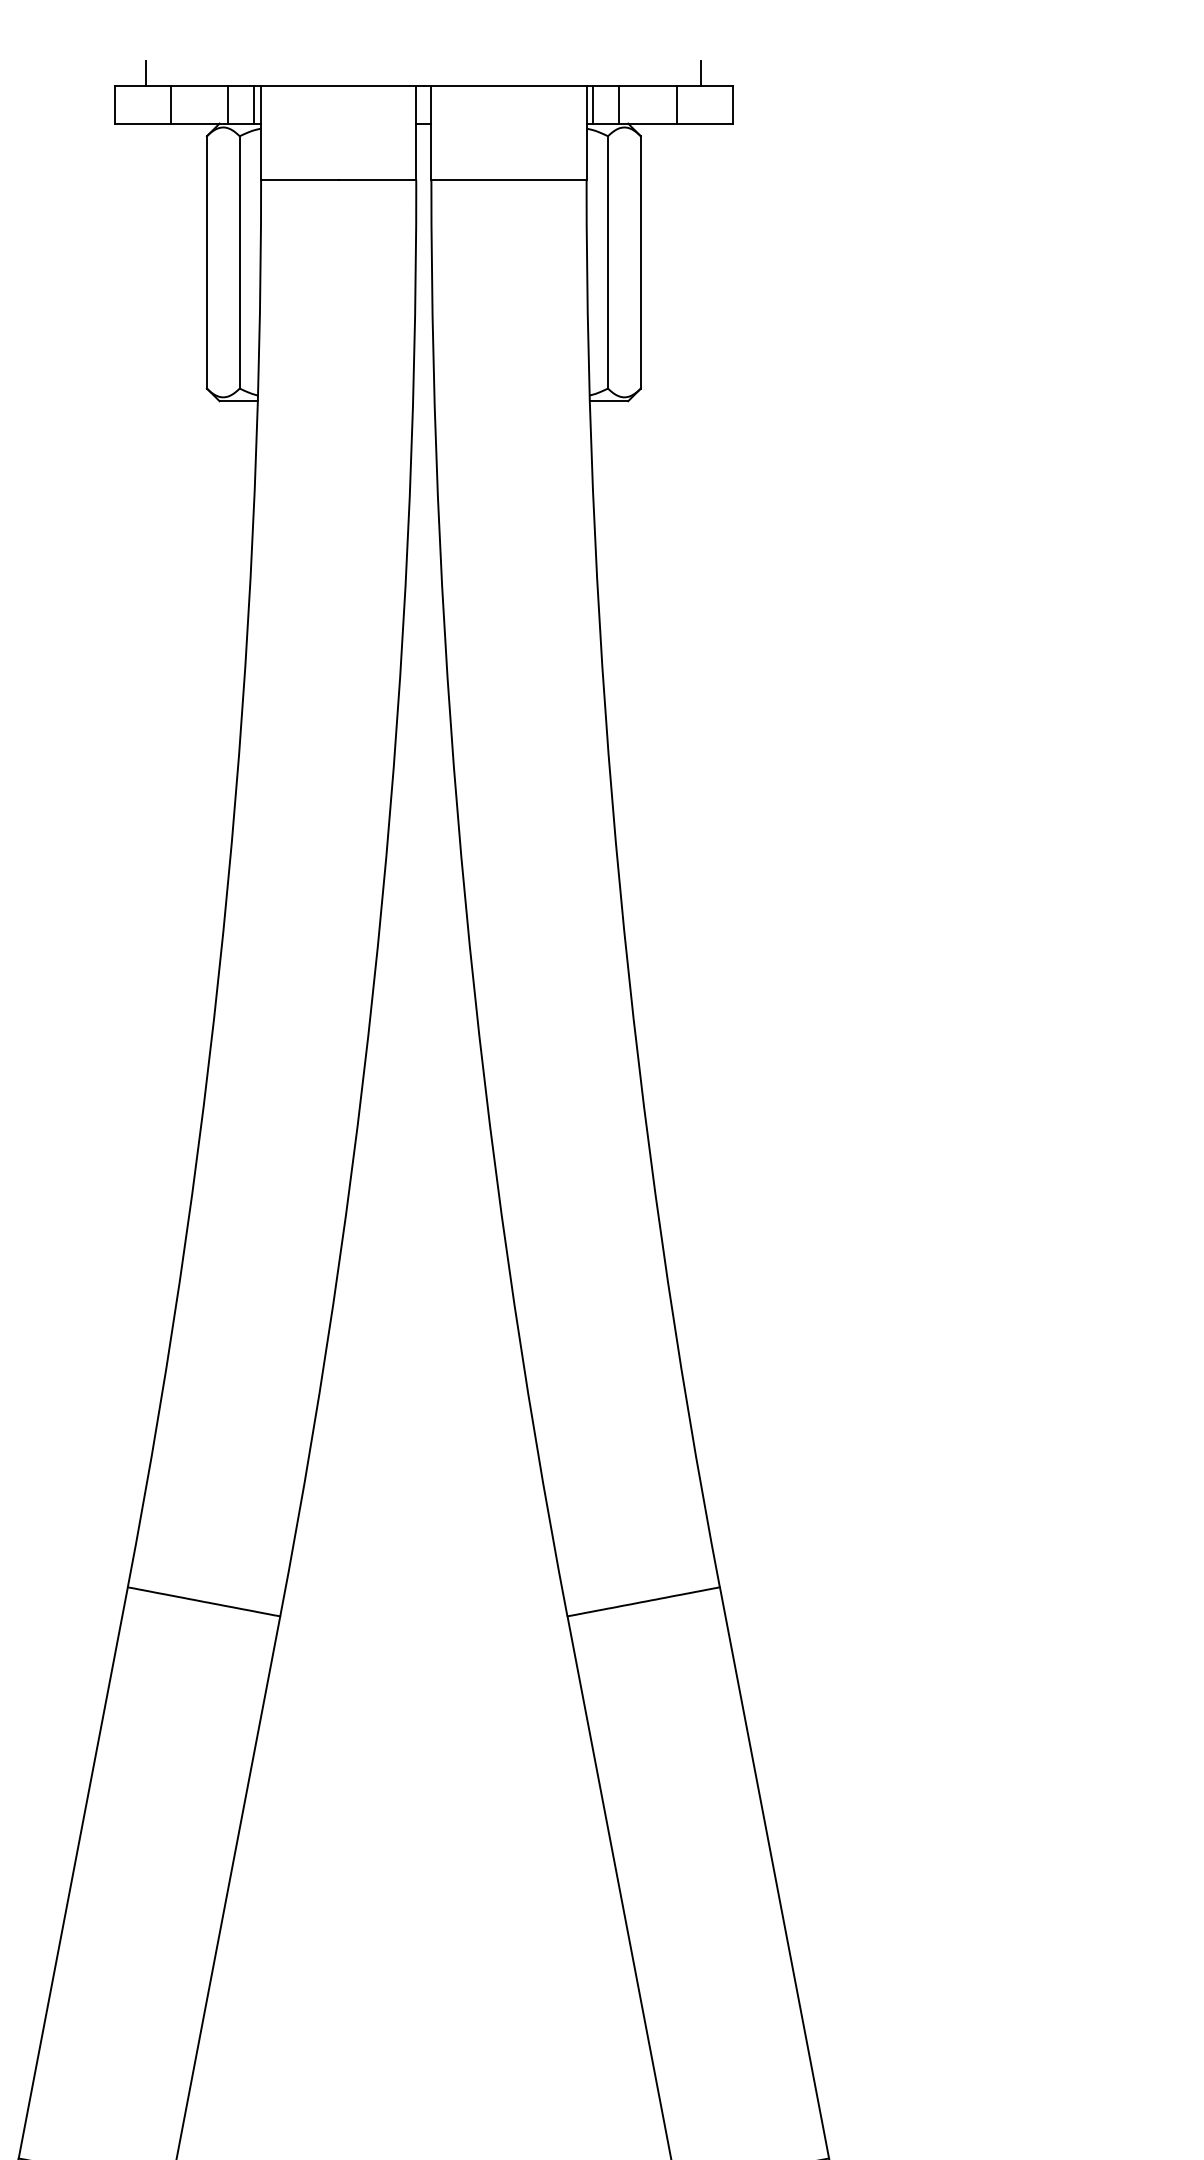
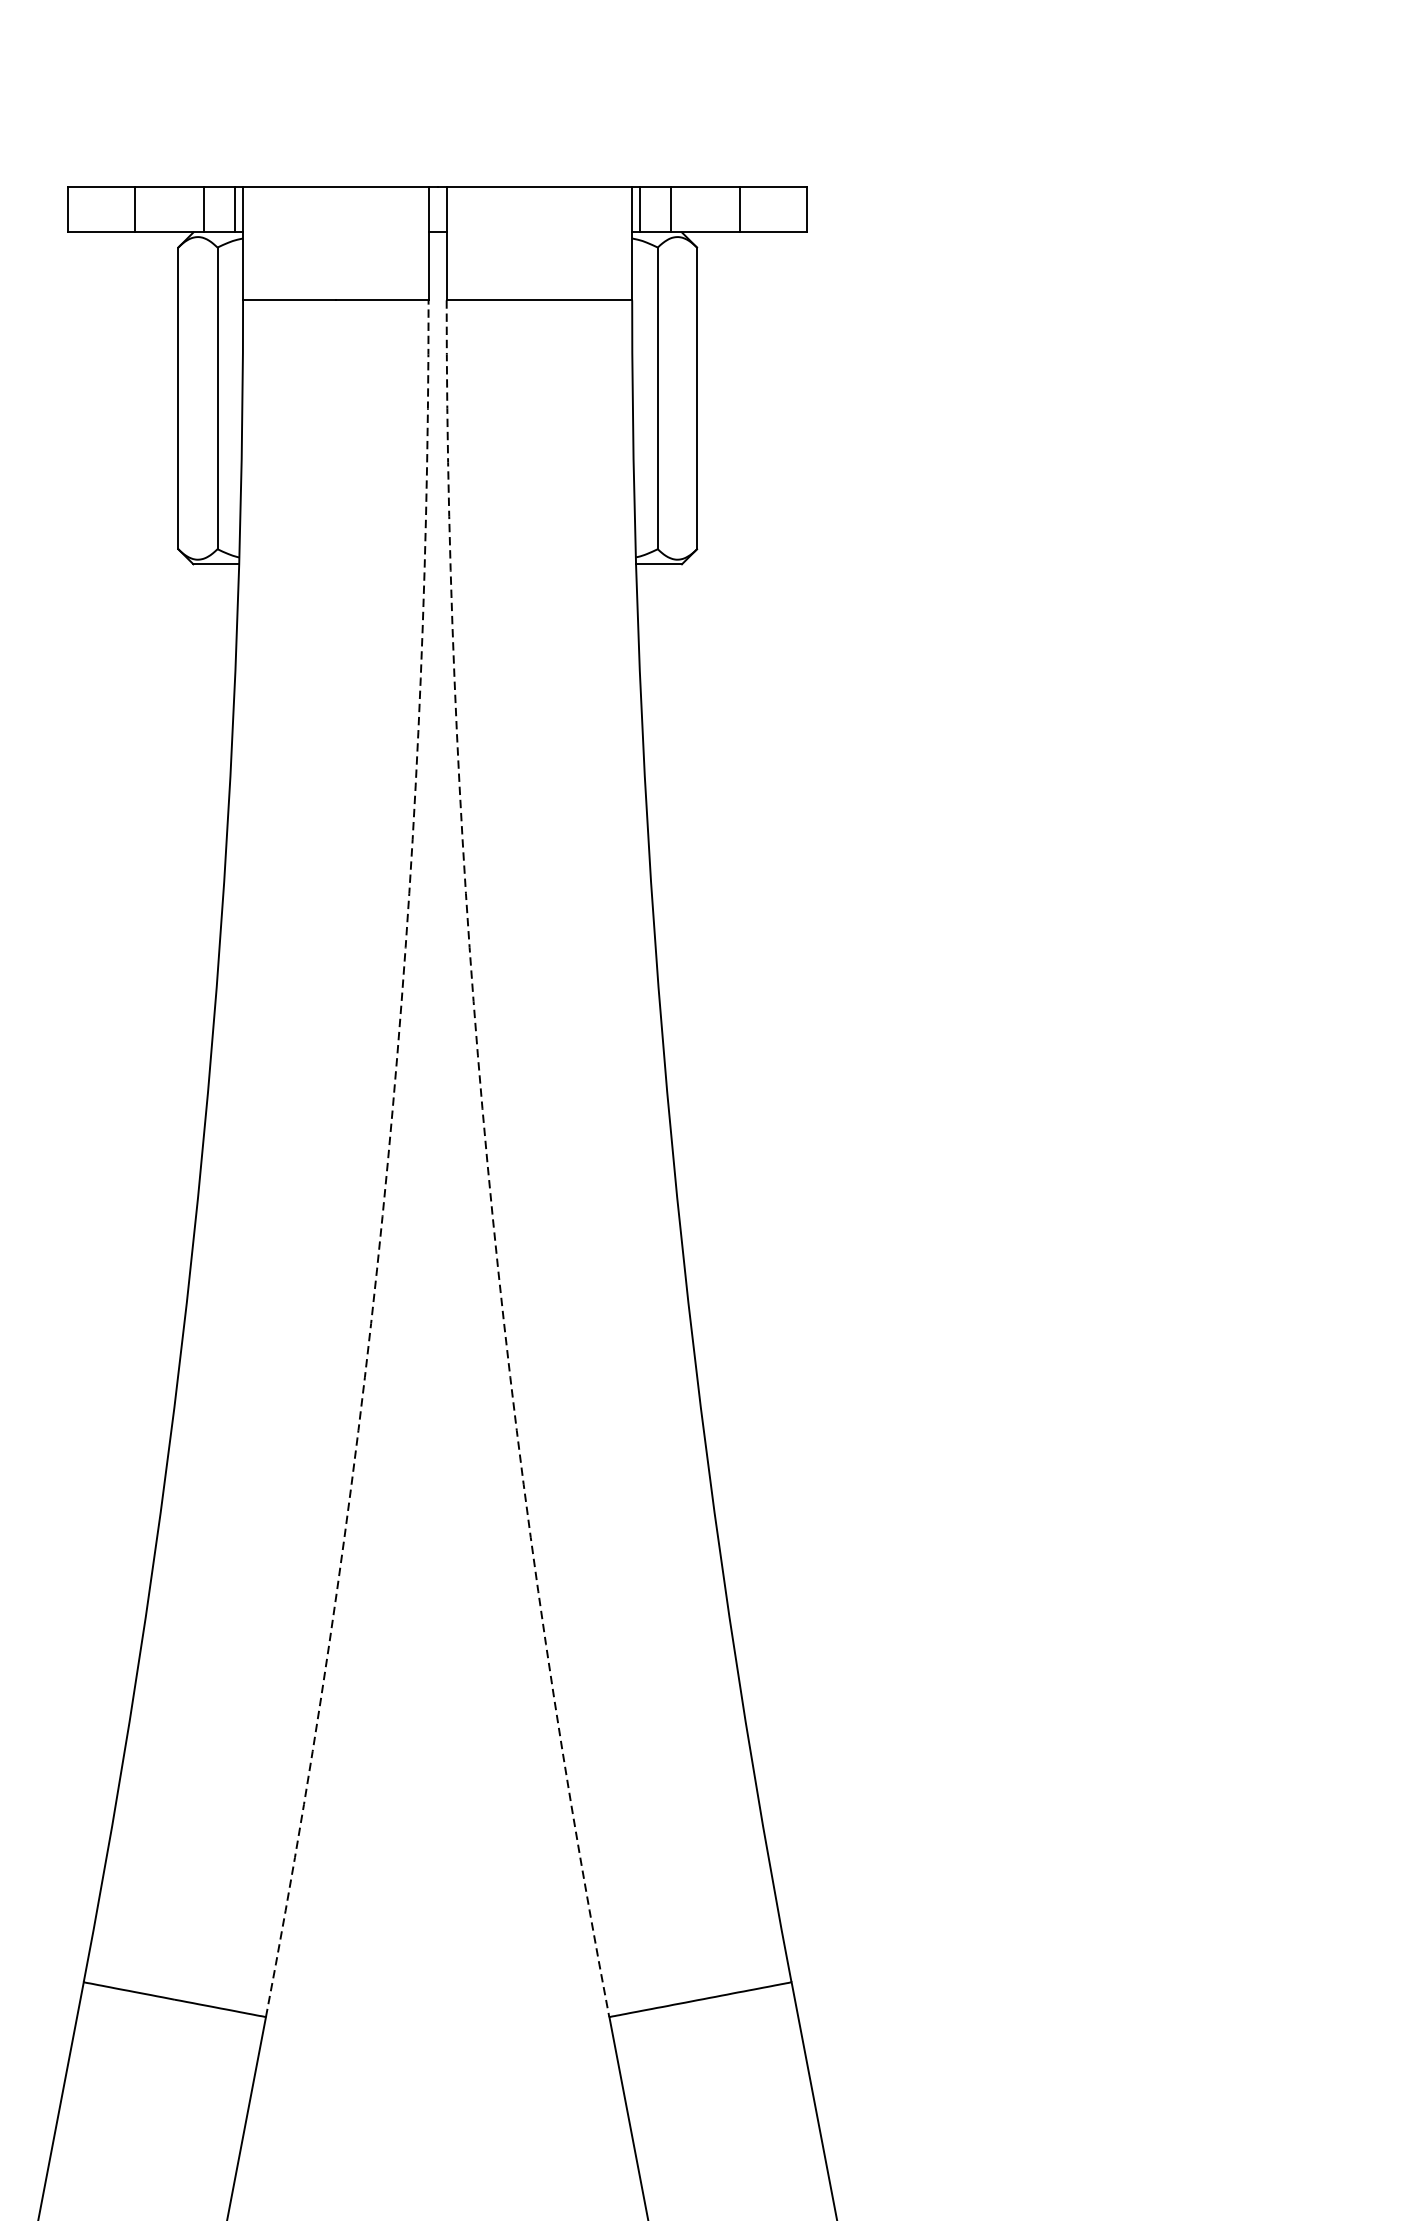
line: (146, 72) -> (106, 171), removed
line: (701, 72) -> (769, 171), removed
arc: (382, 901) -> (388, 1162), solid -> dashed
arc: (465, 901) -> (487, 1162), solid -> dashed

